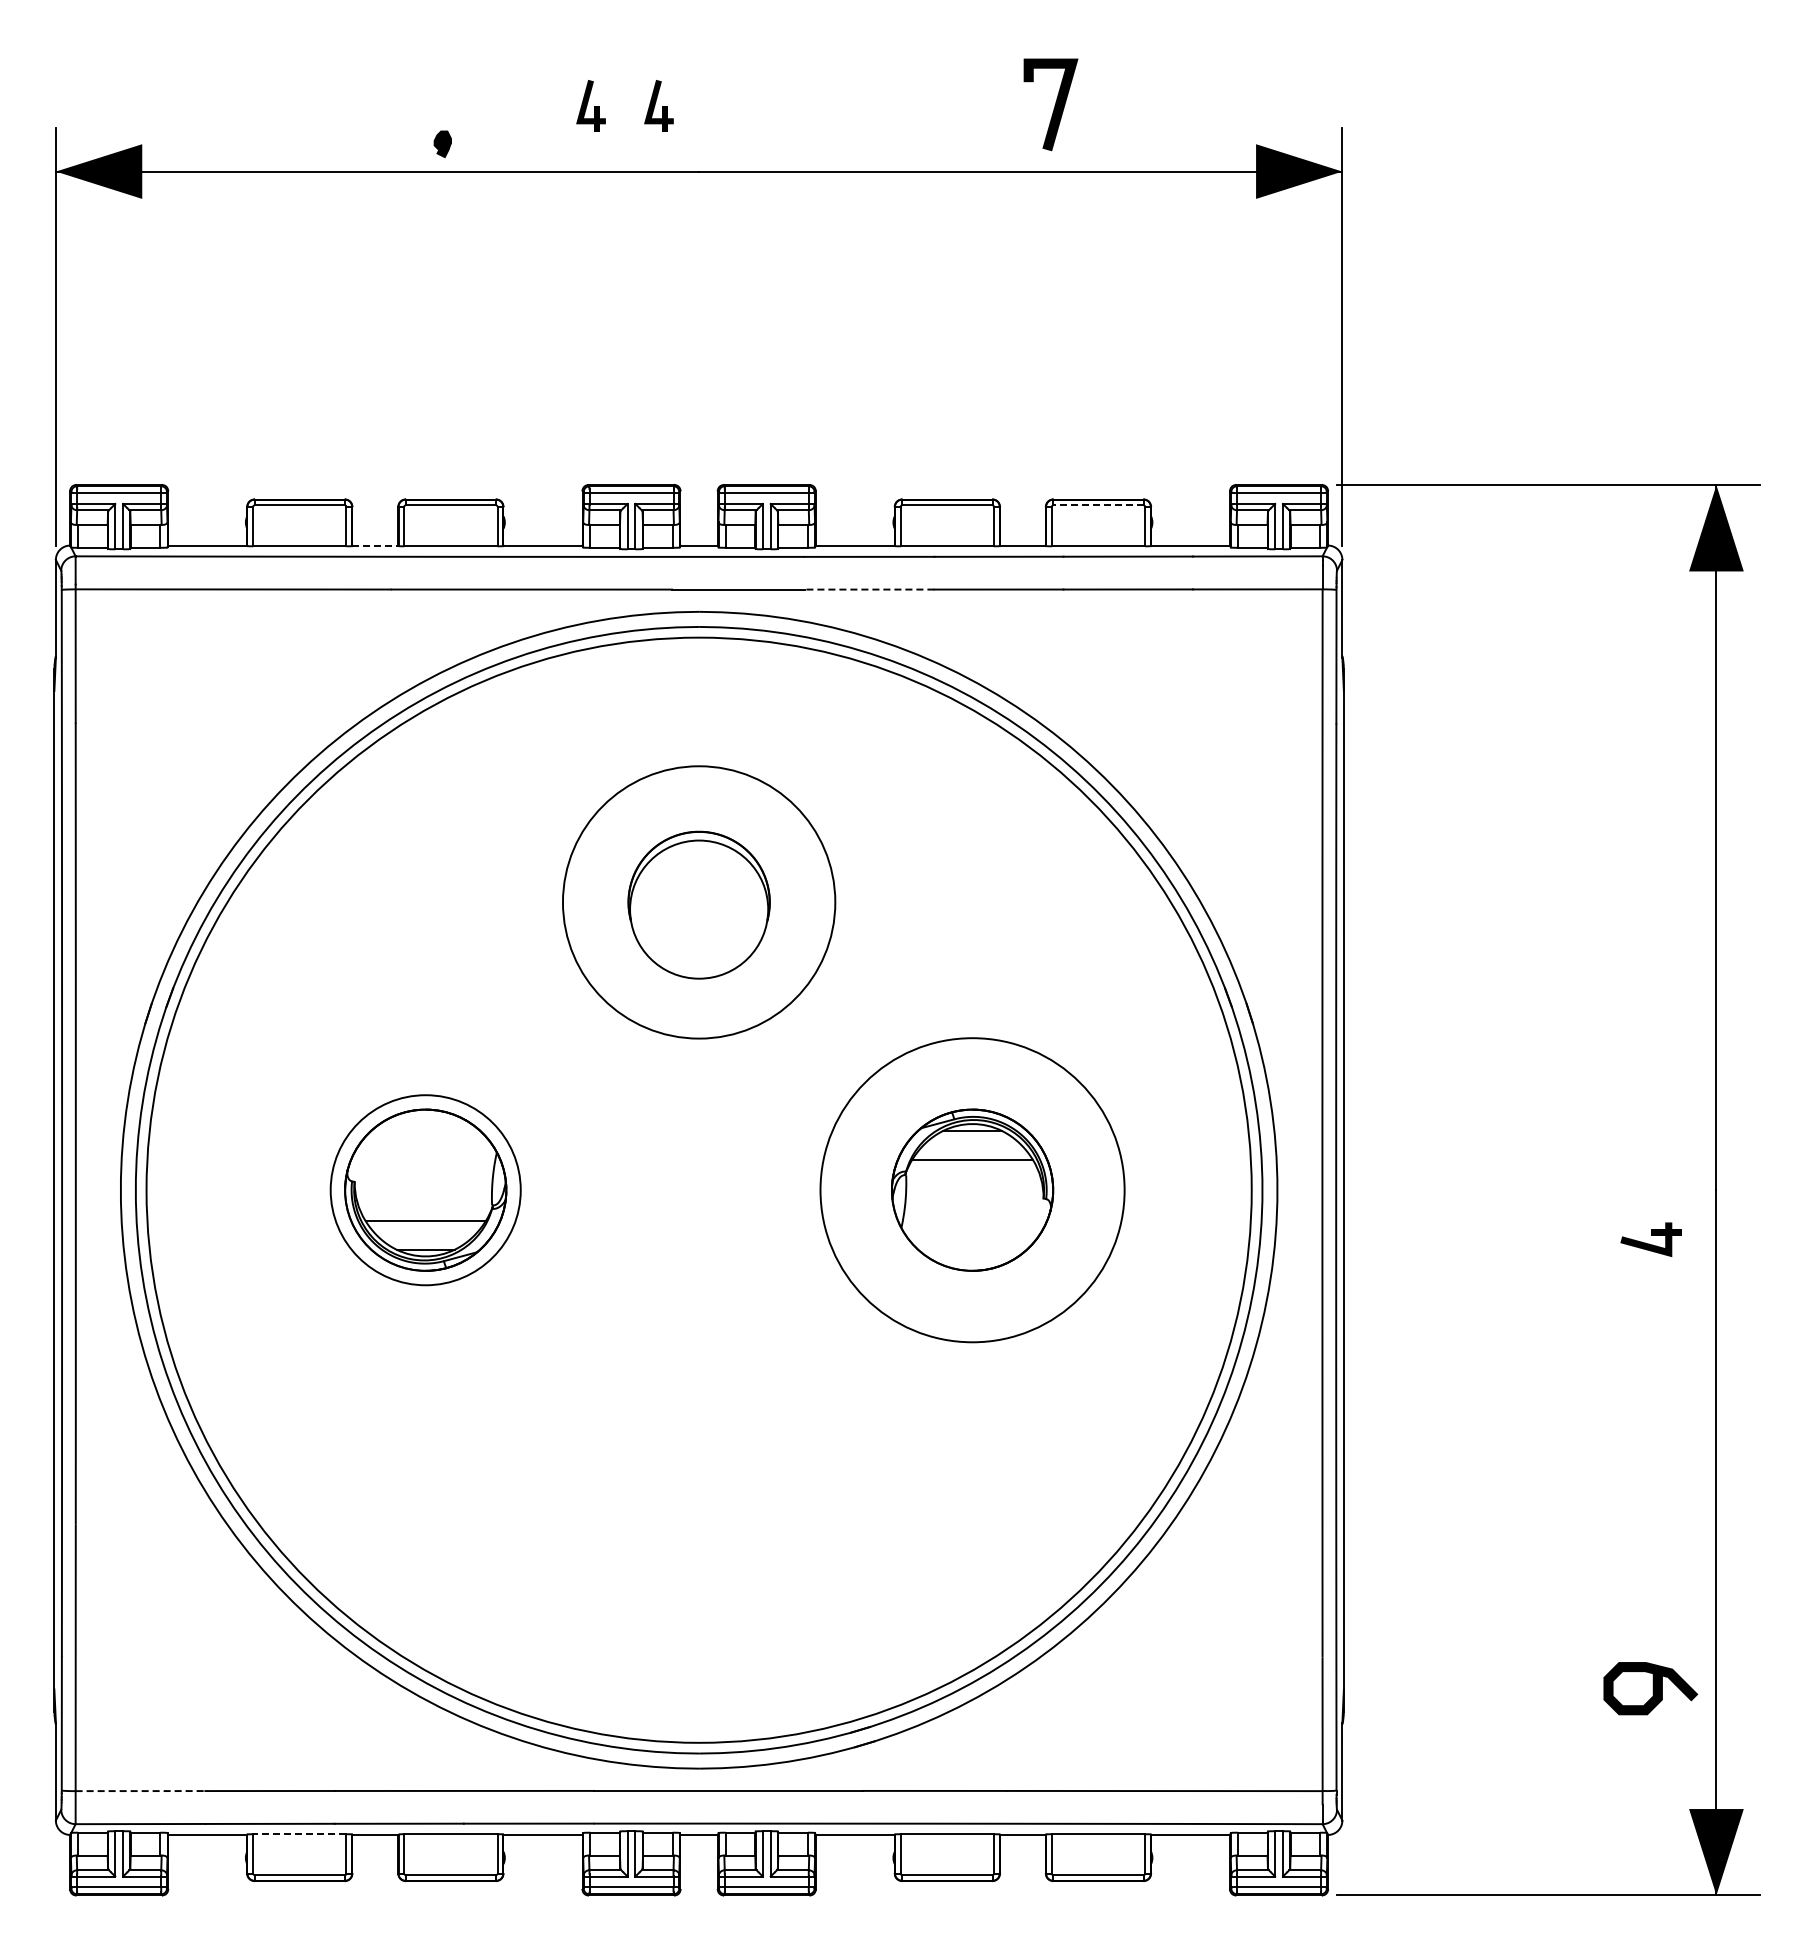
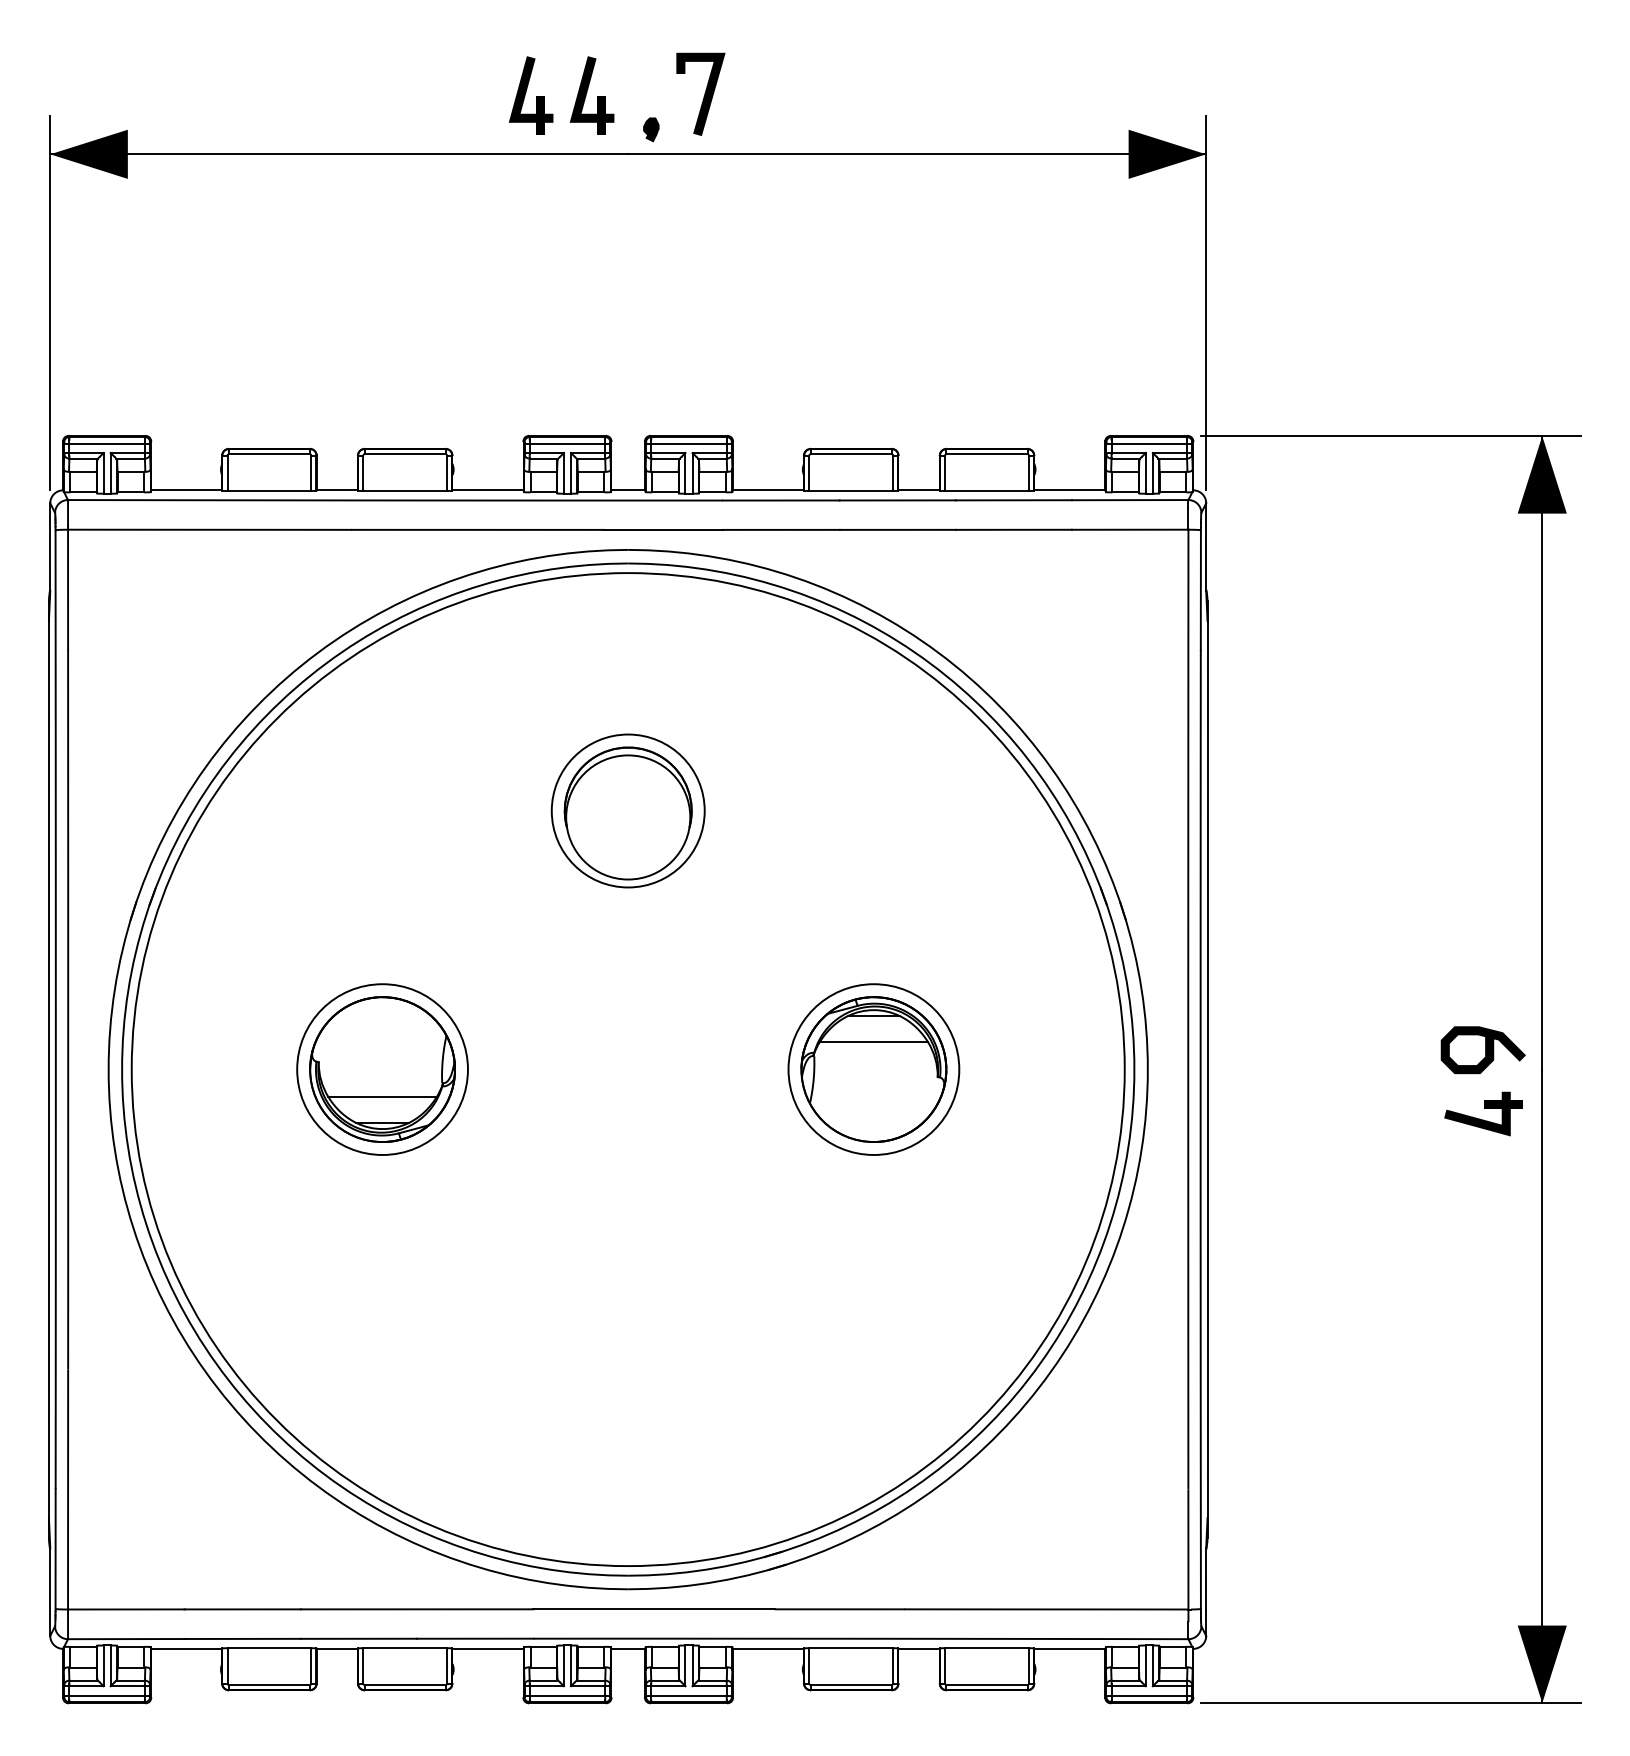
part: (590, 105) -> (530, 94), size x1.67
part: (658, 105) -> (591, 94), size x1.67
line: (1054, 105) -> (704, 94), moved
part: (442, 144) -> (651, 129), moved
line: (1097, 505) -> (986, 454), dashed -> solid
line: (375, 545) -> (337, 490), dashed -> solid
line: (869, 589) -> (781, 529), dashed -> solid
circle: (699, 902) -> (628, 811), size x0.62
circle: (972, 1190) -> (873, 1069), size x0.62
part: (1650, 1239) -> (1483, 1113), size x1.43
curve: (1652, 1688) -> (1484, 1050), moved
line: (140, 1791) -> (126, 1609), dashed -> solid
line: (299, 1834) -> (269, 1648), dashed -> solid

